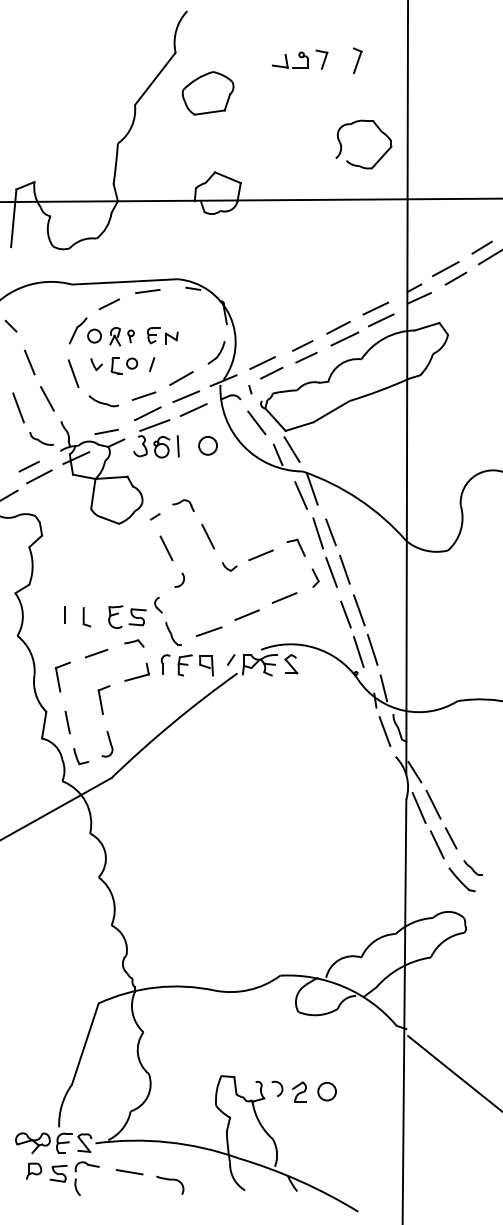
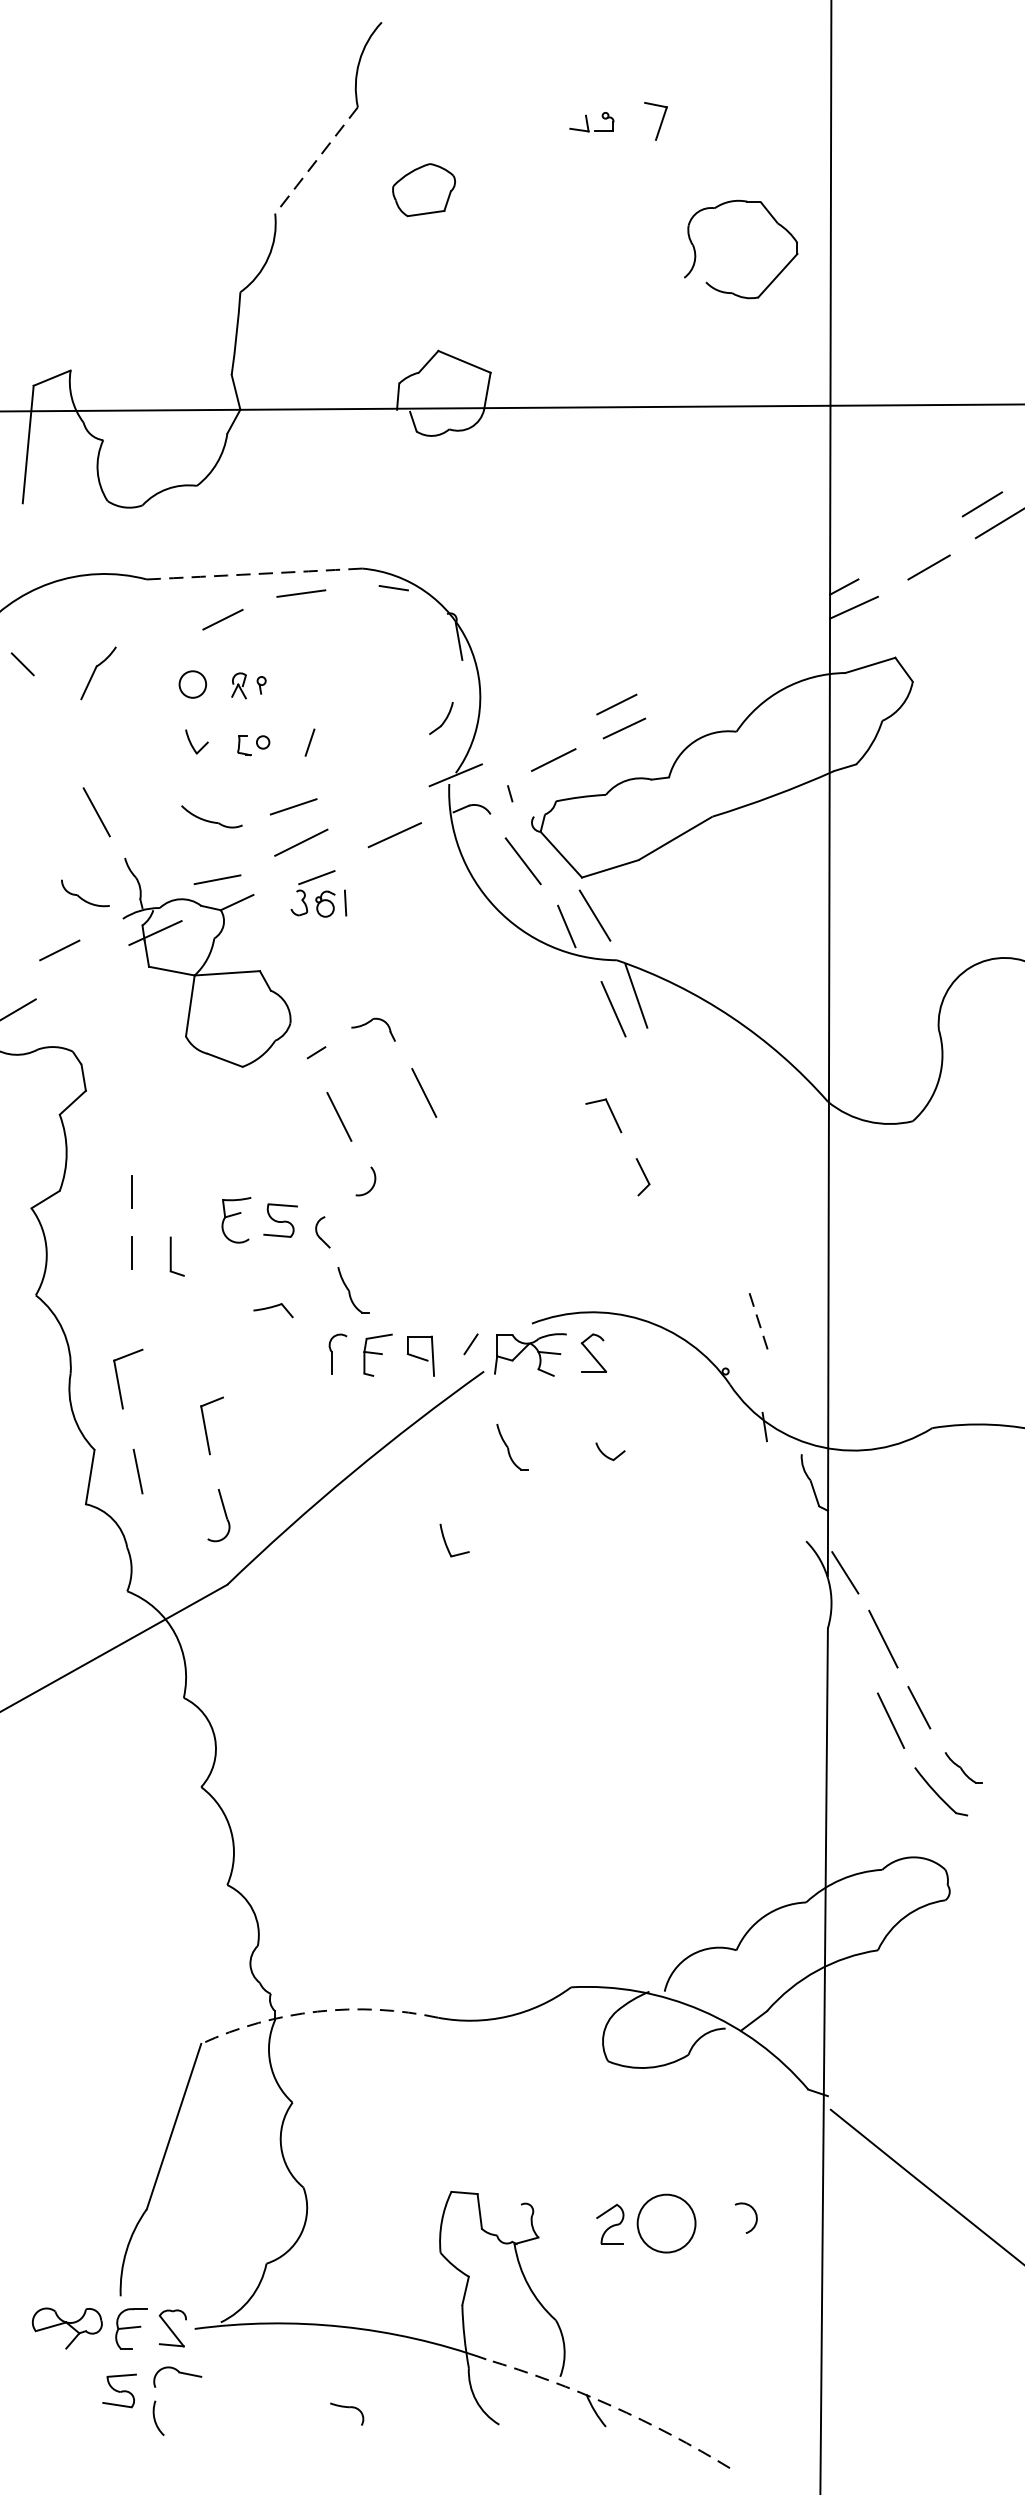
part: (290, 59) -> (591, 120), size x0.6
part: (357, 60) -> (728, 123), removed
line: (155, 79) -> (316, 161), solid -> dashed
part: (207, 93) -> (422, 190), size x0.6
part: (356, 164) -> (726, 290), moved
line: (445, 269) -> (907, 548), removed
arc: (124, 281) -> (253, 573), solid -> dashed
line: (375, 308) -> (765, 628), removed
line: (380, 320) -> (775, 652), removed
line: (338, 327) -> (689, 666), removed
part: (77, 330) -> (96, 673), moved
part: (162, 335) -> (331, 683), removed
part: (121, 336) -> (247, 685), size x0.7
line: (344, 338) -> (701, 689), removed
part: (216, 352) -> (441, 717), size x0.7
line: (29, 362) -> (60, 738), removed
line: (262, 362) -> (534, 738), removed
part: (124, 365) -> (253, 744), size x0.6
line: (73, 373) -> (149, 760), removed
line: (181, 378) -> (369, 770), removed
line: (186, 396) -> (380, 807), removed
line: (18, 407) -> (37, 829), removed
part: (156, 438) -> (318, 893), size x0.6
circle: (207, 445) -> (422, 907), removed
line: (39, 476) -> (80, 970), removed
line: (330, 532) -> (673, 1084), removed
line: (318, 533) -> (648, 1086), removed
line: (260, 555) -> (530, 1131), removed
part: (229, 566) -> (610, 1451), moved
line: (344, 569) -> (701, 1159), removed
line: (331, 572) -> (675, 1166), removed
line: (64, 584) -> (131, 1190), added
line: (284, 597) -> (579, 1216), removed
line: (358, 610) -> (730, 1243), removed
line: (246, 614) -> (502, 1251), removed
line: (345, 614) -> (703, 1251), removed
part: (127, 616) -> (259, 1218), moved
line: (208, 631) -> (424, 1286), removed
line: (372, 649) -> (758, 1322), solid -> dashed
line: (358, 651) -> (730, 1326), removed
line: (96, 653) -> (196, 1331), removed
part: (136, 671) -> (278, 1367), removed
line: (383, 688) -> (781, 1402), removed
part: (251, 710) -> (512, 1447), added
line: (384, 731) -> (783, 1489), removed
part: (80, 756) -> (453, 1540), moved
line: (418, 807) -> (852, 1644), removed
arc: (155, 987) -> (316, 2011), solid -> dashed
arc: (281, 1088) -> (754, 2217), moved
circle: (327, 1091) -> (667, 2223), size x1.6
part: (34, 1170) -> (70, 2384), removed
line: (129, 1172) -> (263, 2388), removed
arc: (300, 1181) -> (612, 2406), solid -> dashed
part: (170, 1184) -> (347, 2412), size x0.6

